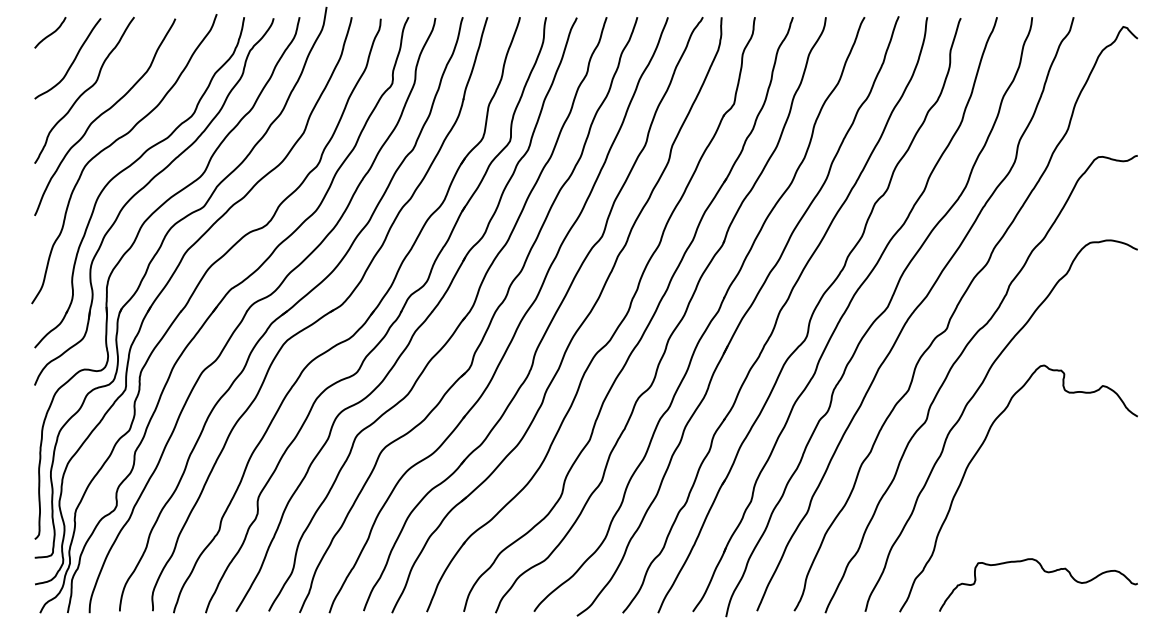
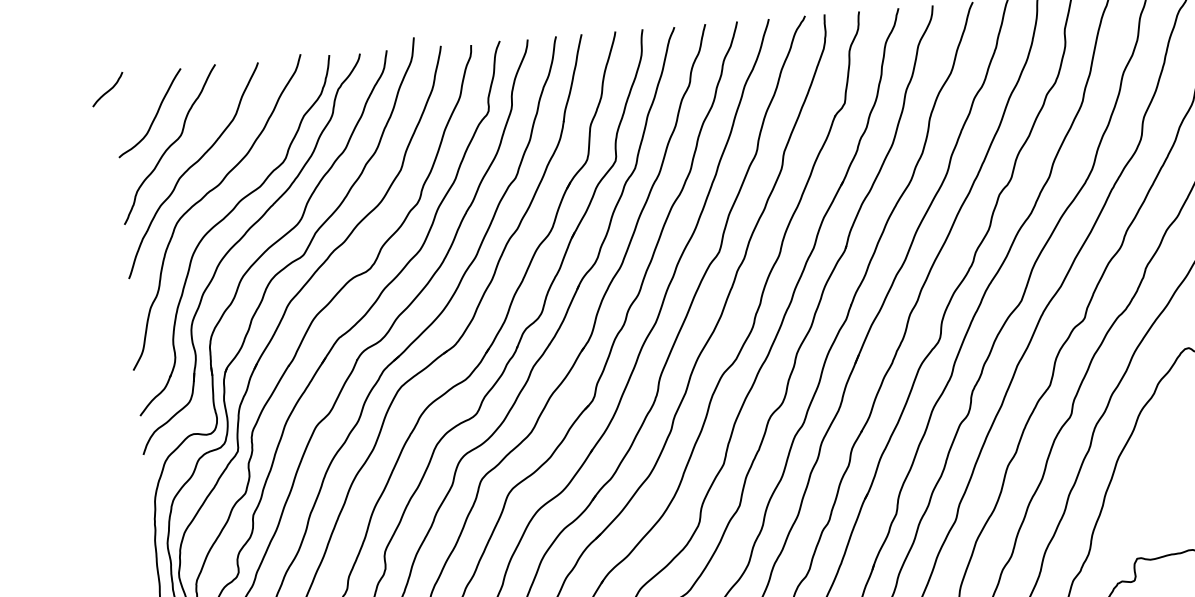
curve: (51, 32) -> (108, 89), moved

